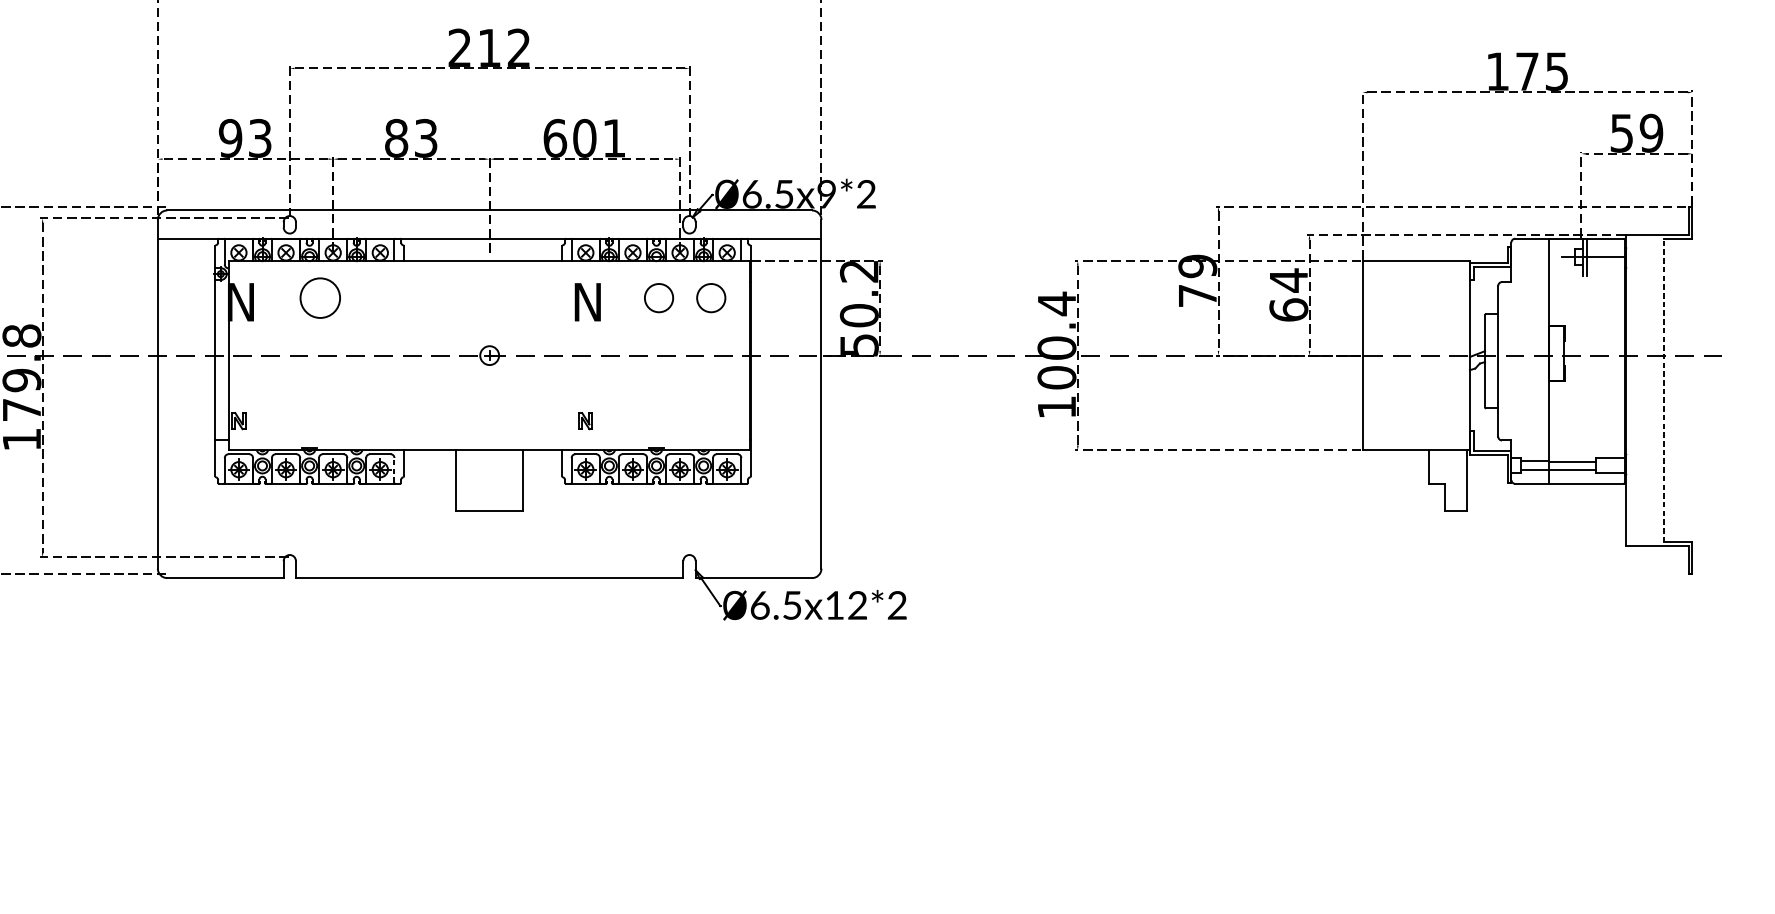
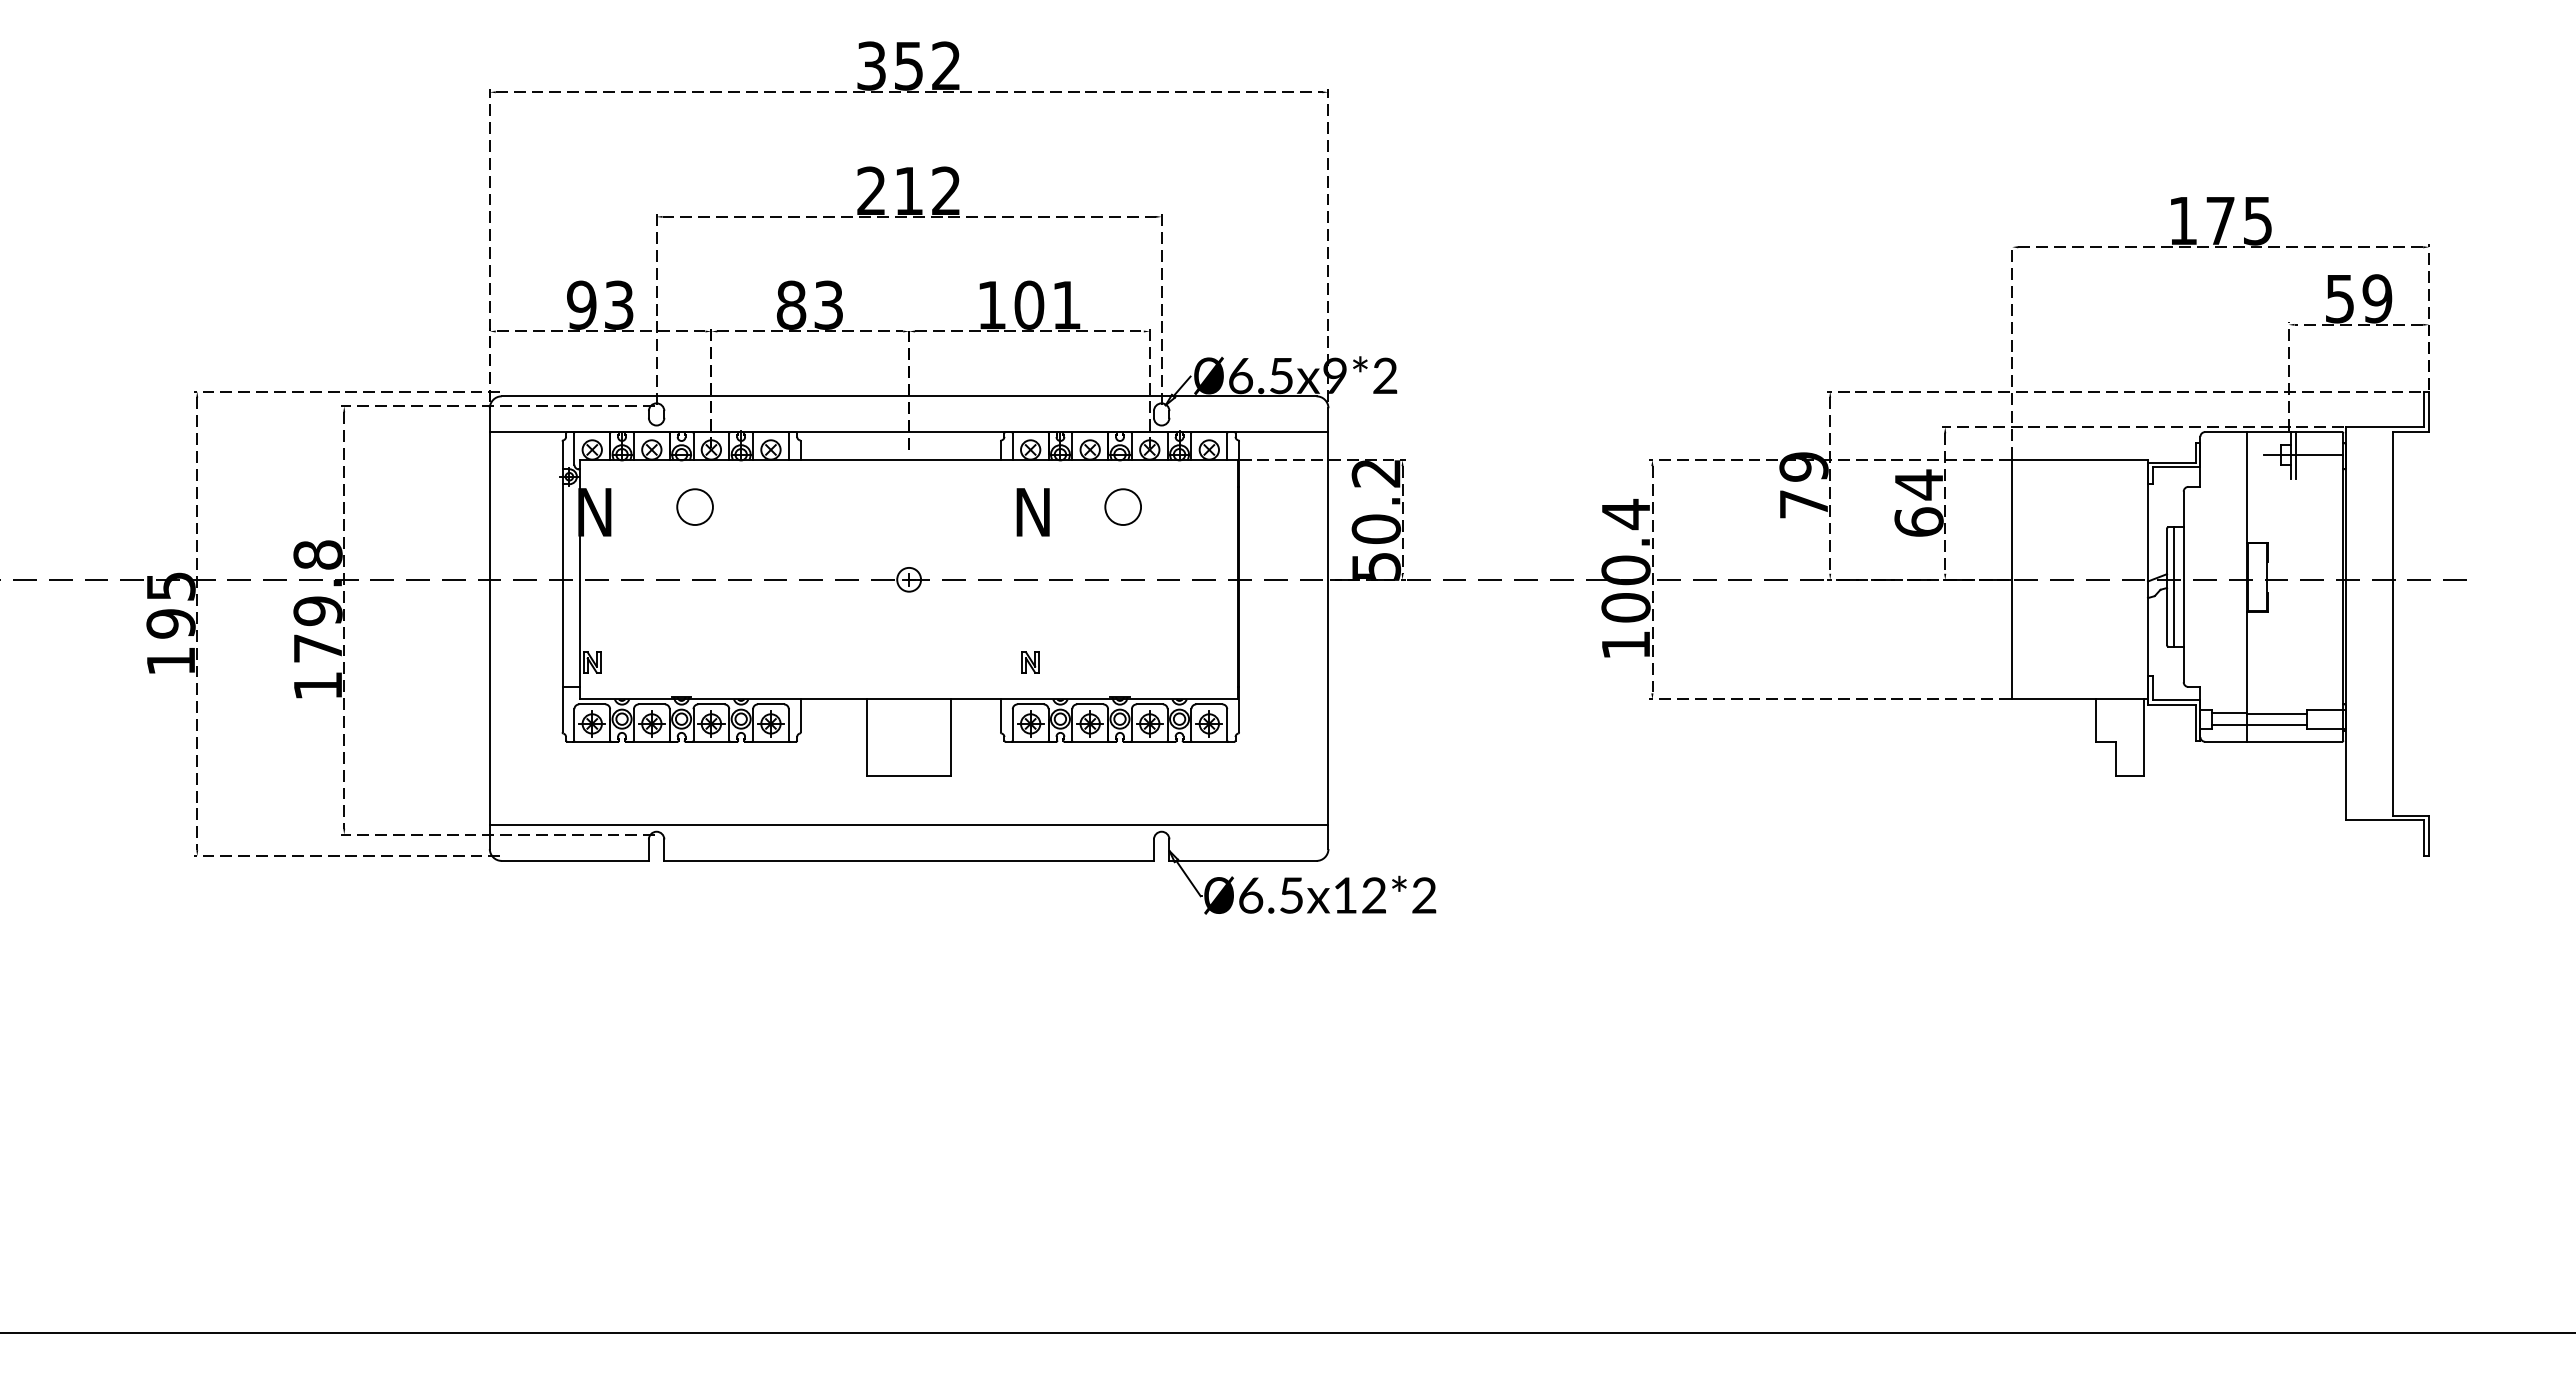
text: (554, 137) -> (991, 304), 601 -> 101
circle: (319, 297) -> (694, 506), size x0.71
circle: (710, 297) -> (1188, 506), removed
line: (1490, 360) -> (2174, 586), added
line: (1664, 390) -> (2393, 623), dashed -> solid
line: (394, 470) -> (788, 724), dashed -> solid
line: (489, 550) -> (908, 825), added

